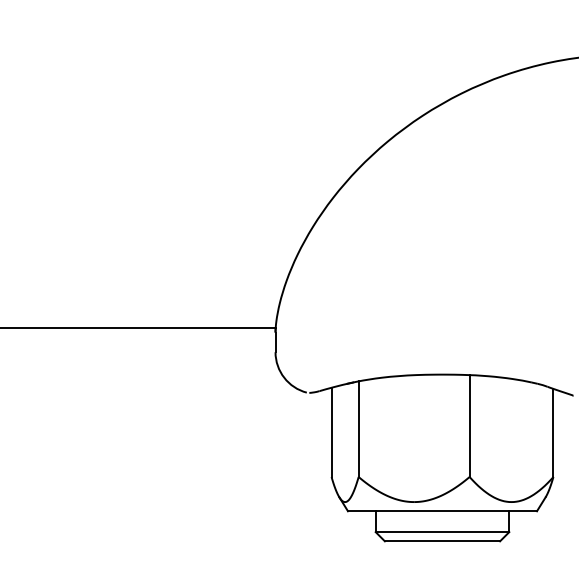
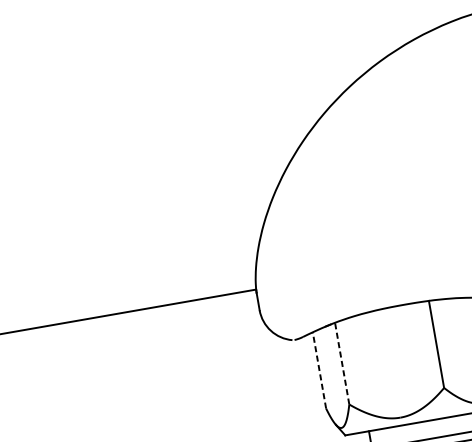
line: (358, 429) -> (342, 363), solid -> dashed
line: (331, 432) -> (319, 370), solid -> dashed

